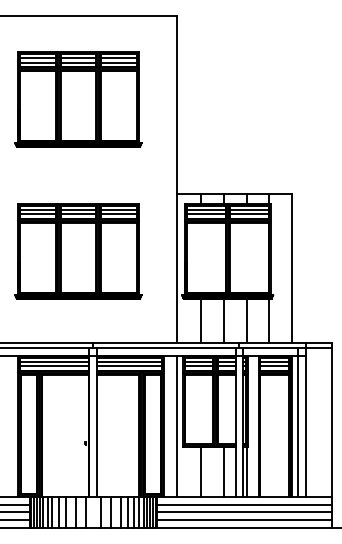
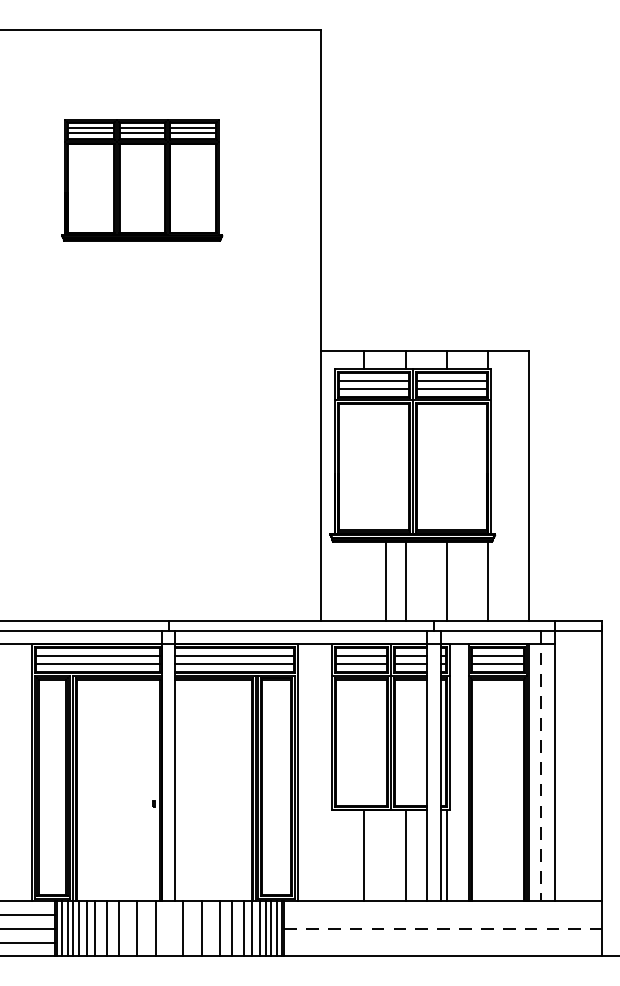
part: (78, 99) -> (142, 180), size x0.7
part: (78, 251) -> (142, 455), removed
line: (200, 320) -> (385, 580), moved
line: (298, 422) -> (541, 765), solid -> dashed
line: (176, 426) -> (319, 773), removed
line: (243, 504) -> (441, 914), removed
line: (244, 512) -> (443, 928), solid -> dashed
line: (243, 520) -> (441, 943), removed

